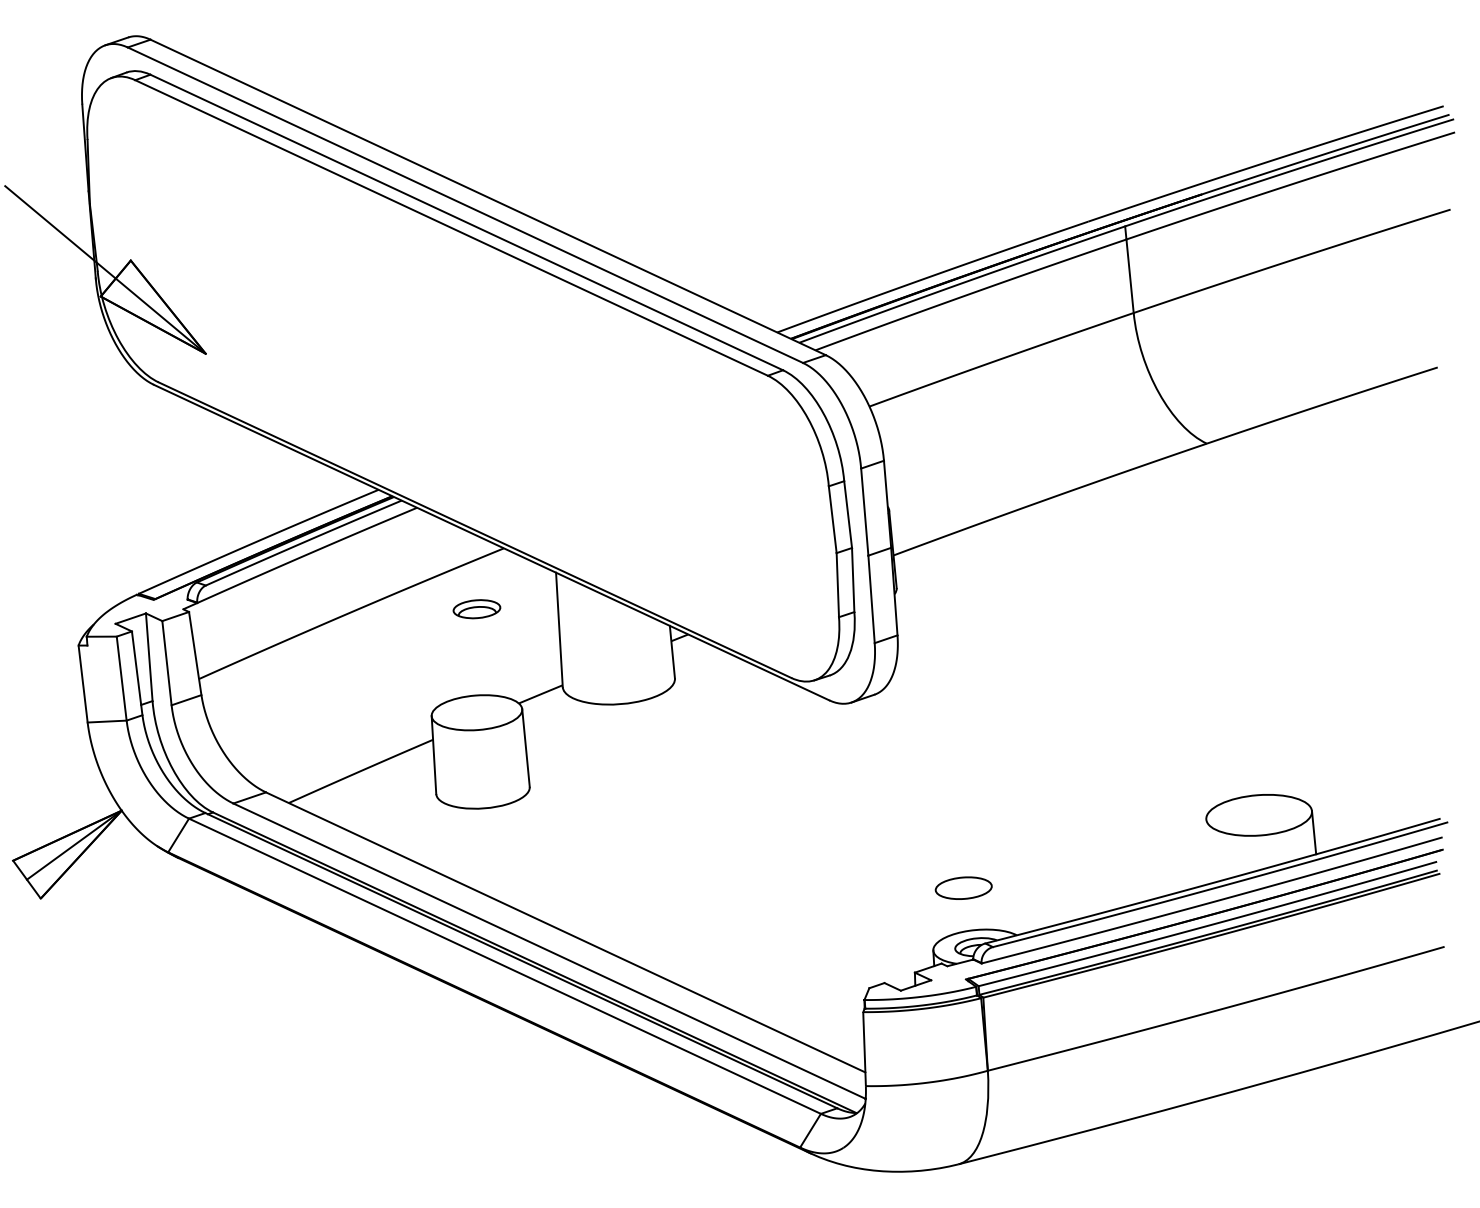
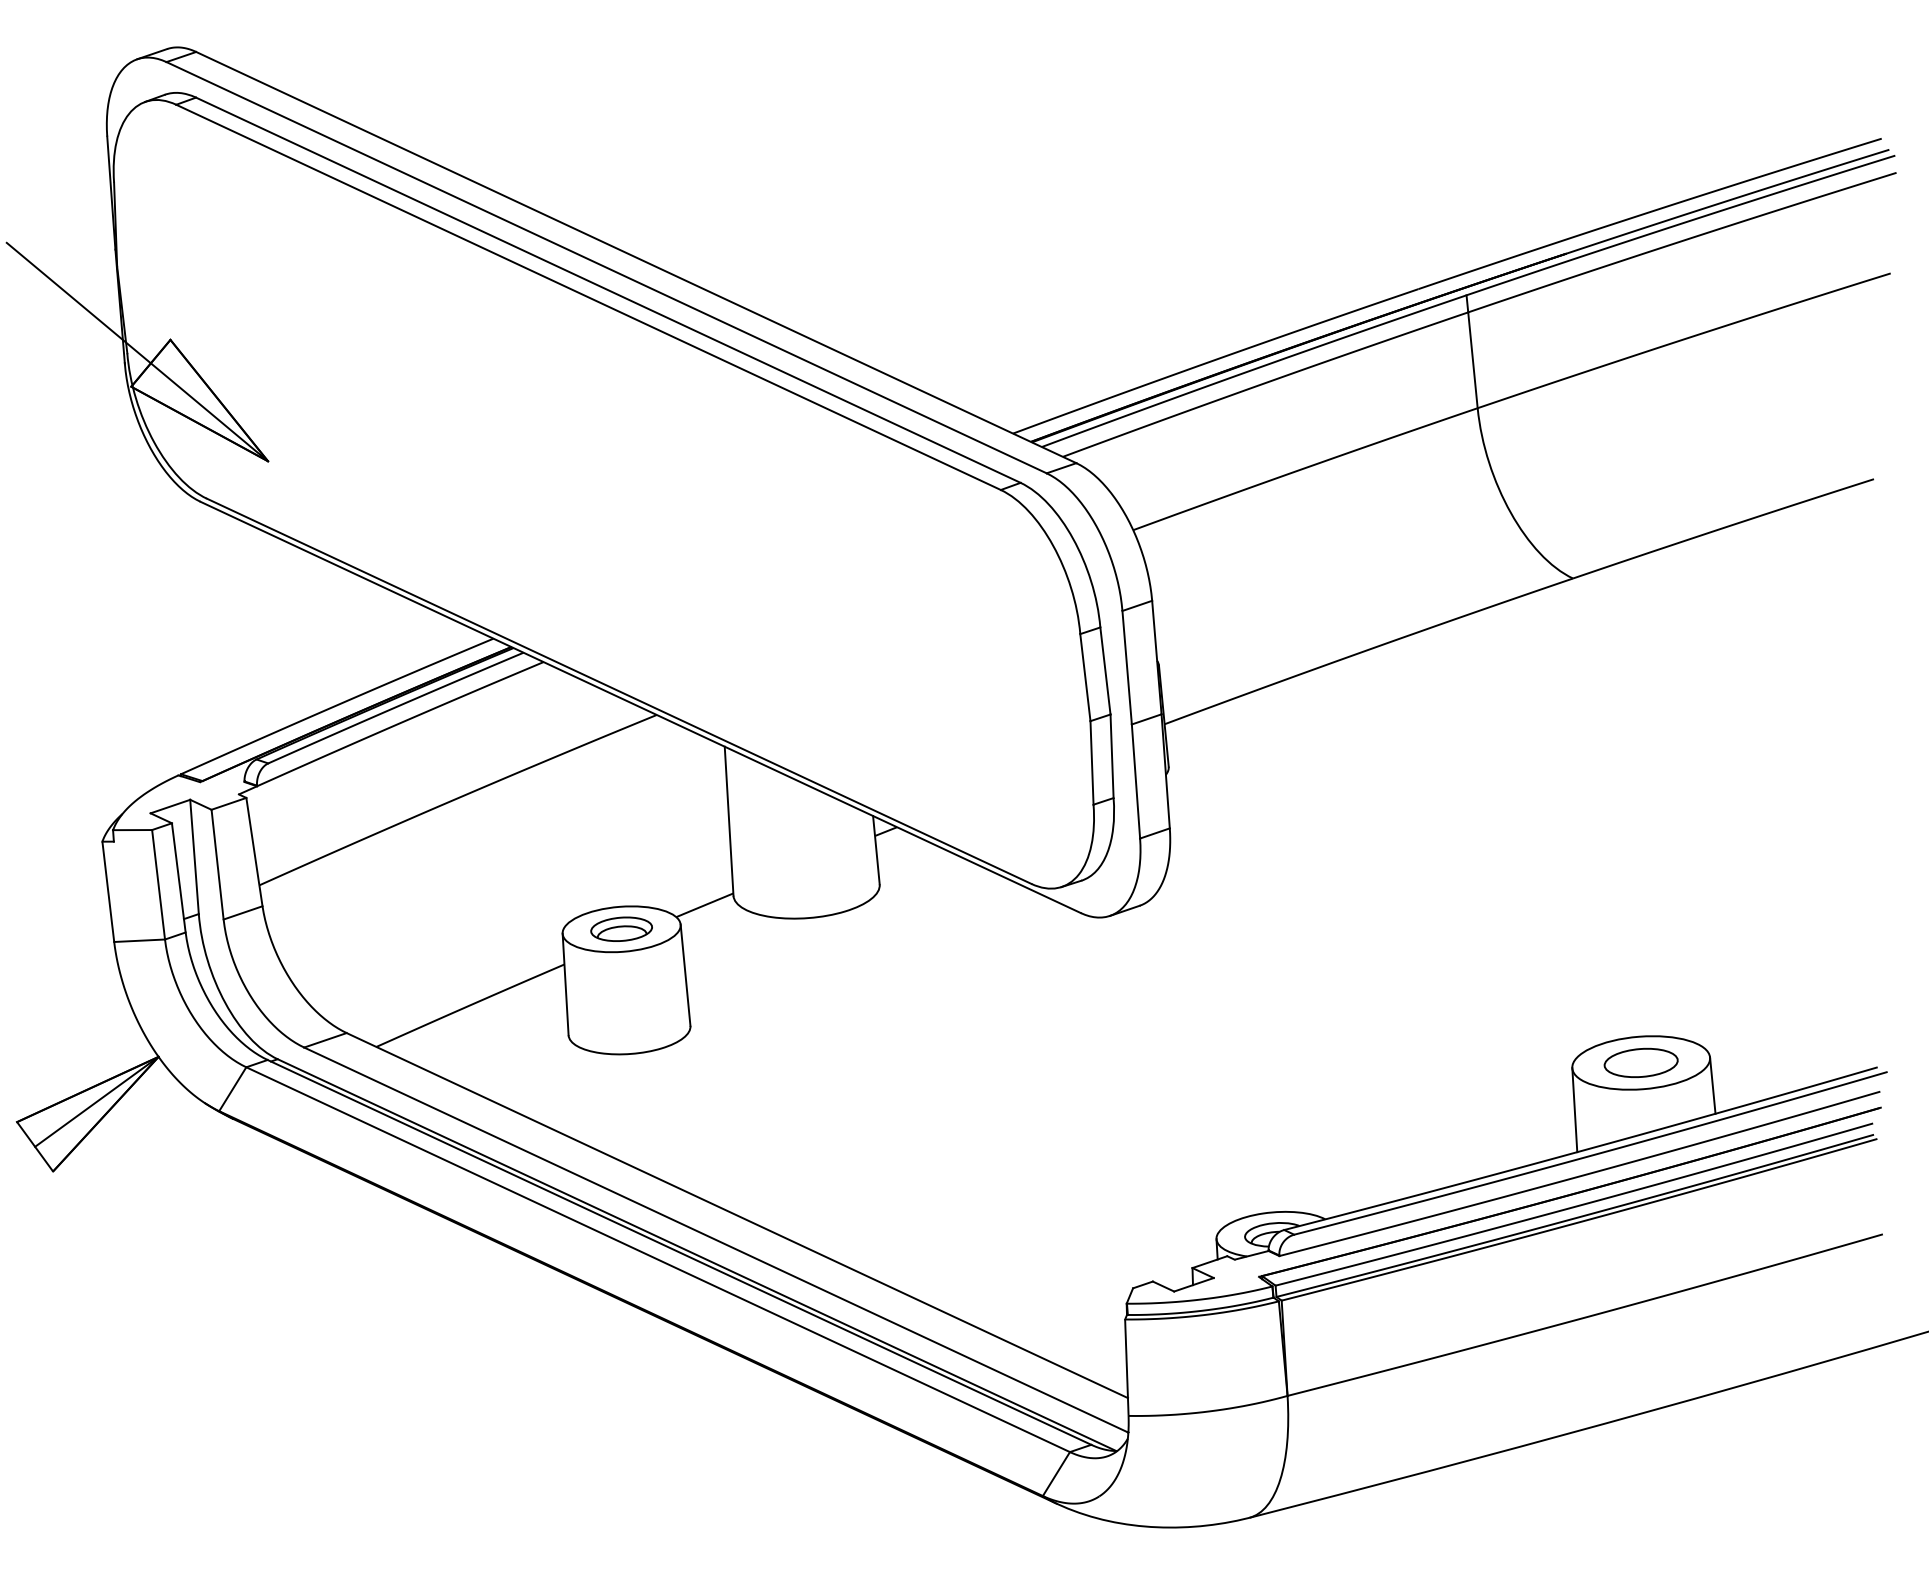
part: (476, 608) -> (621, 928), moved
line: (1207, 851) -> (1574, 1110), added
part: (963, 887) -> (1640, 1062), moved

